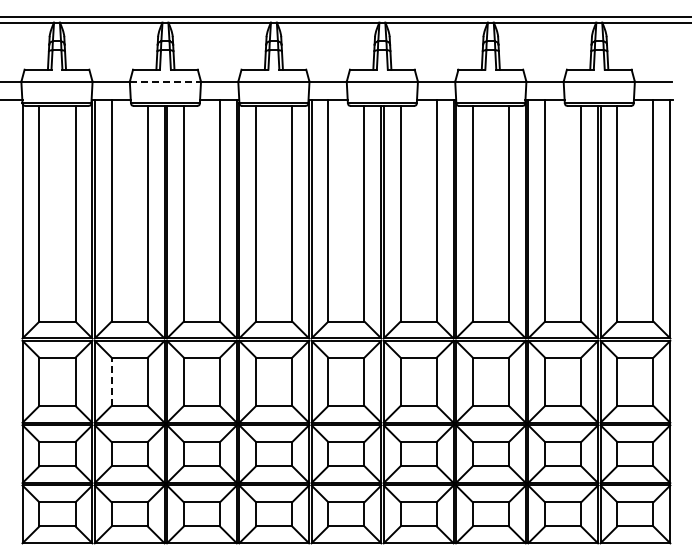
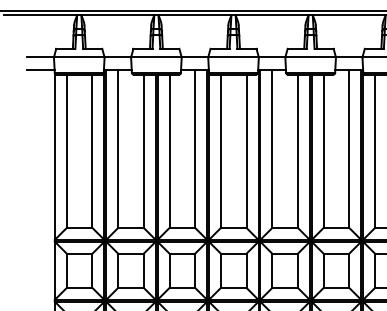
line: (165, 81) -> (156, 57), dashed -> solid
line: (111, 381) -> (118, 270), dashed -> solid

